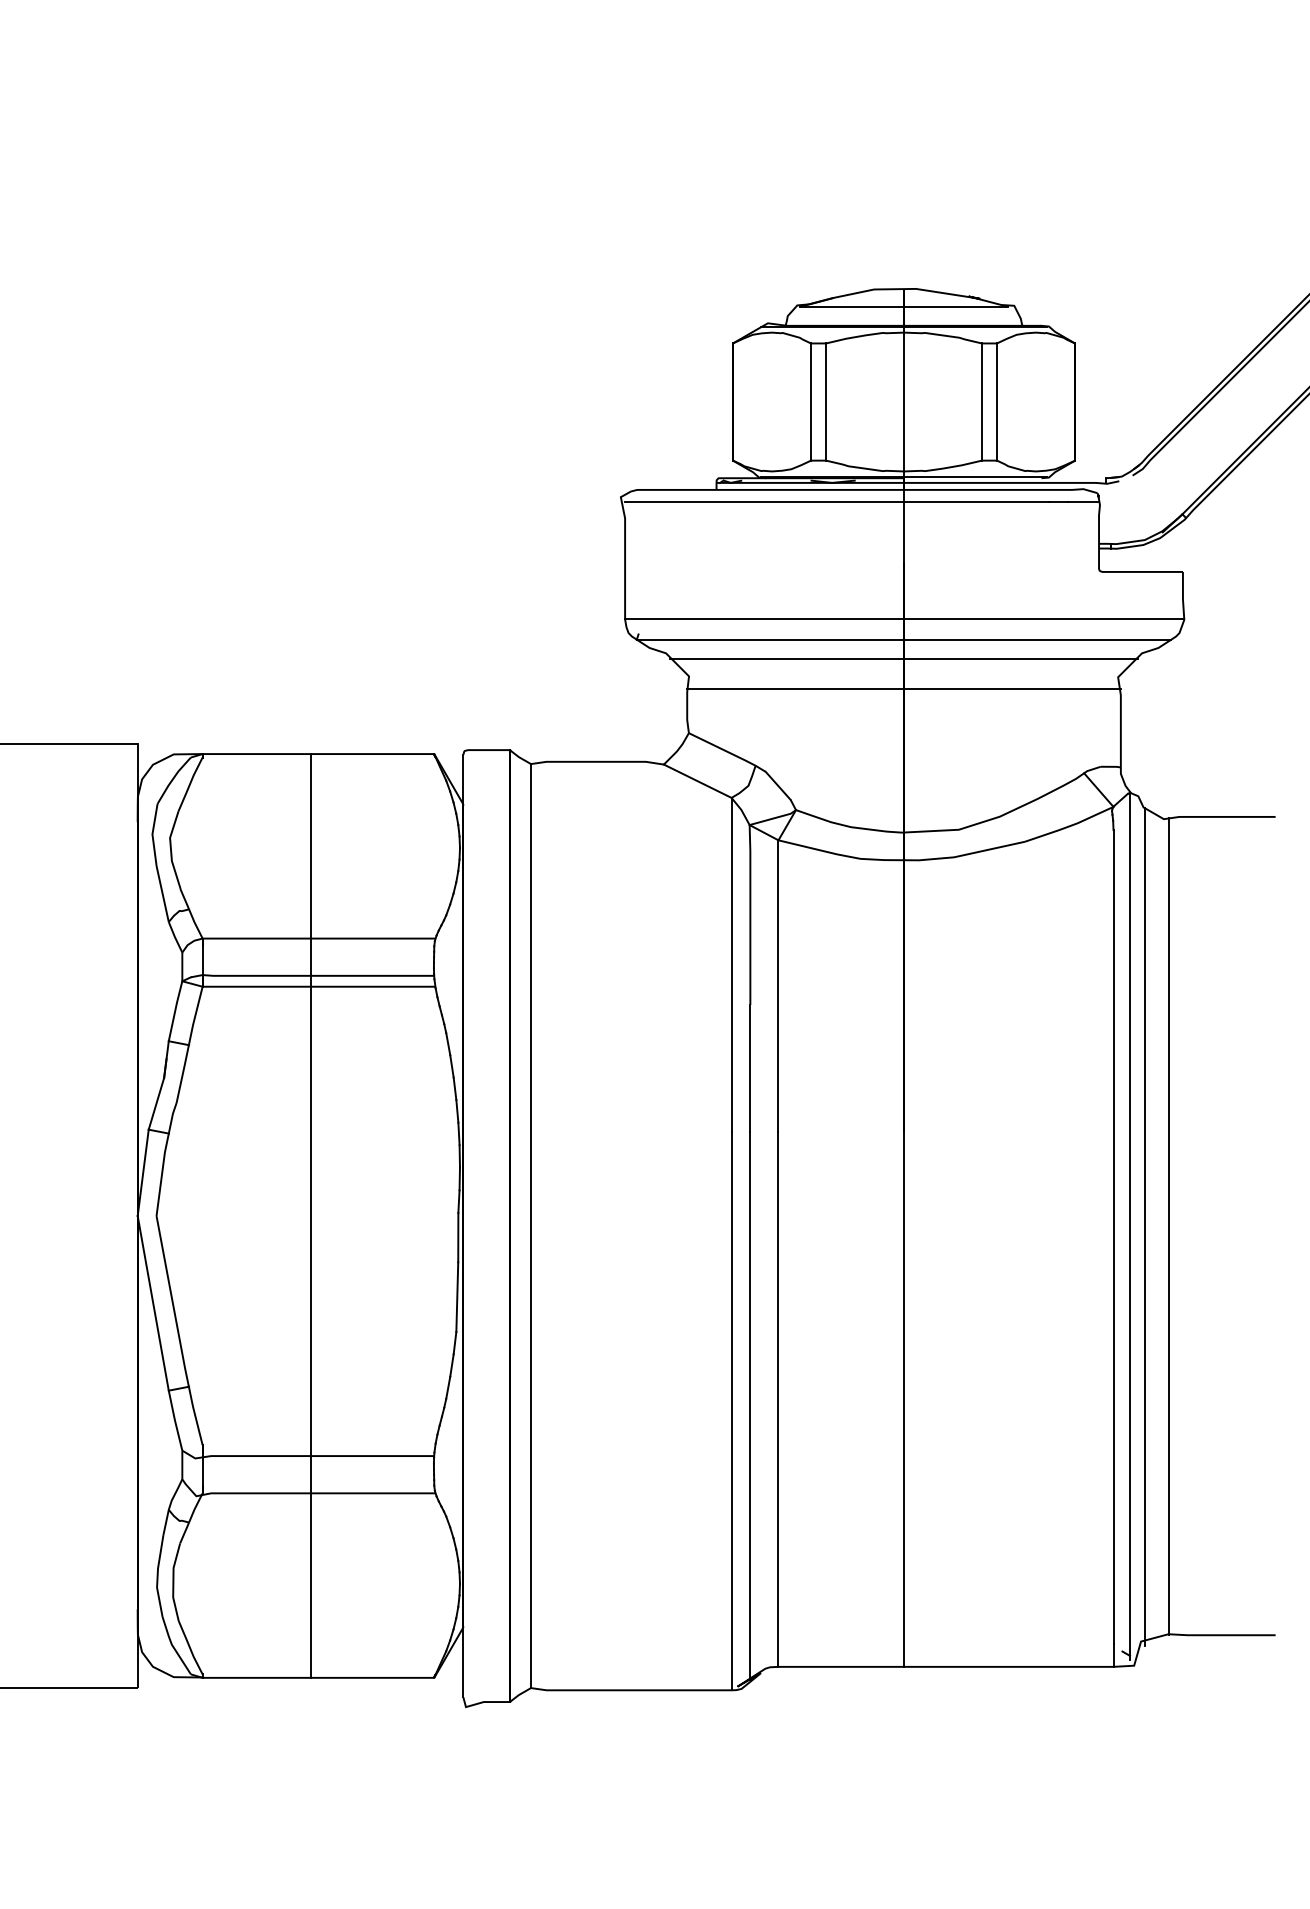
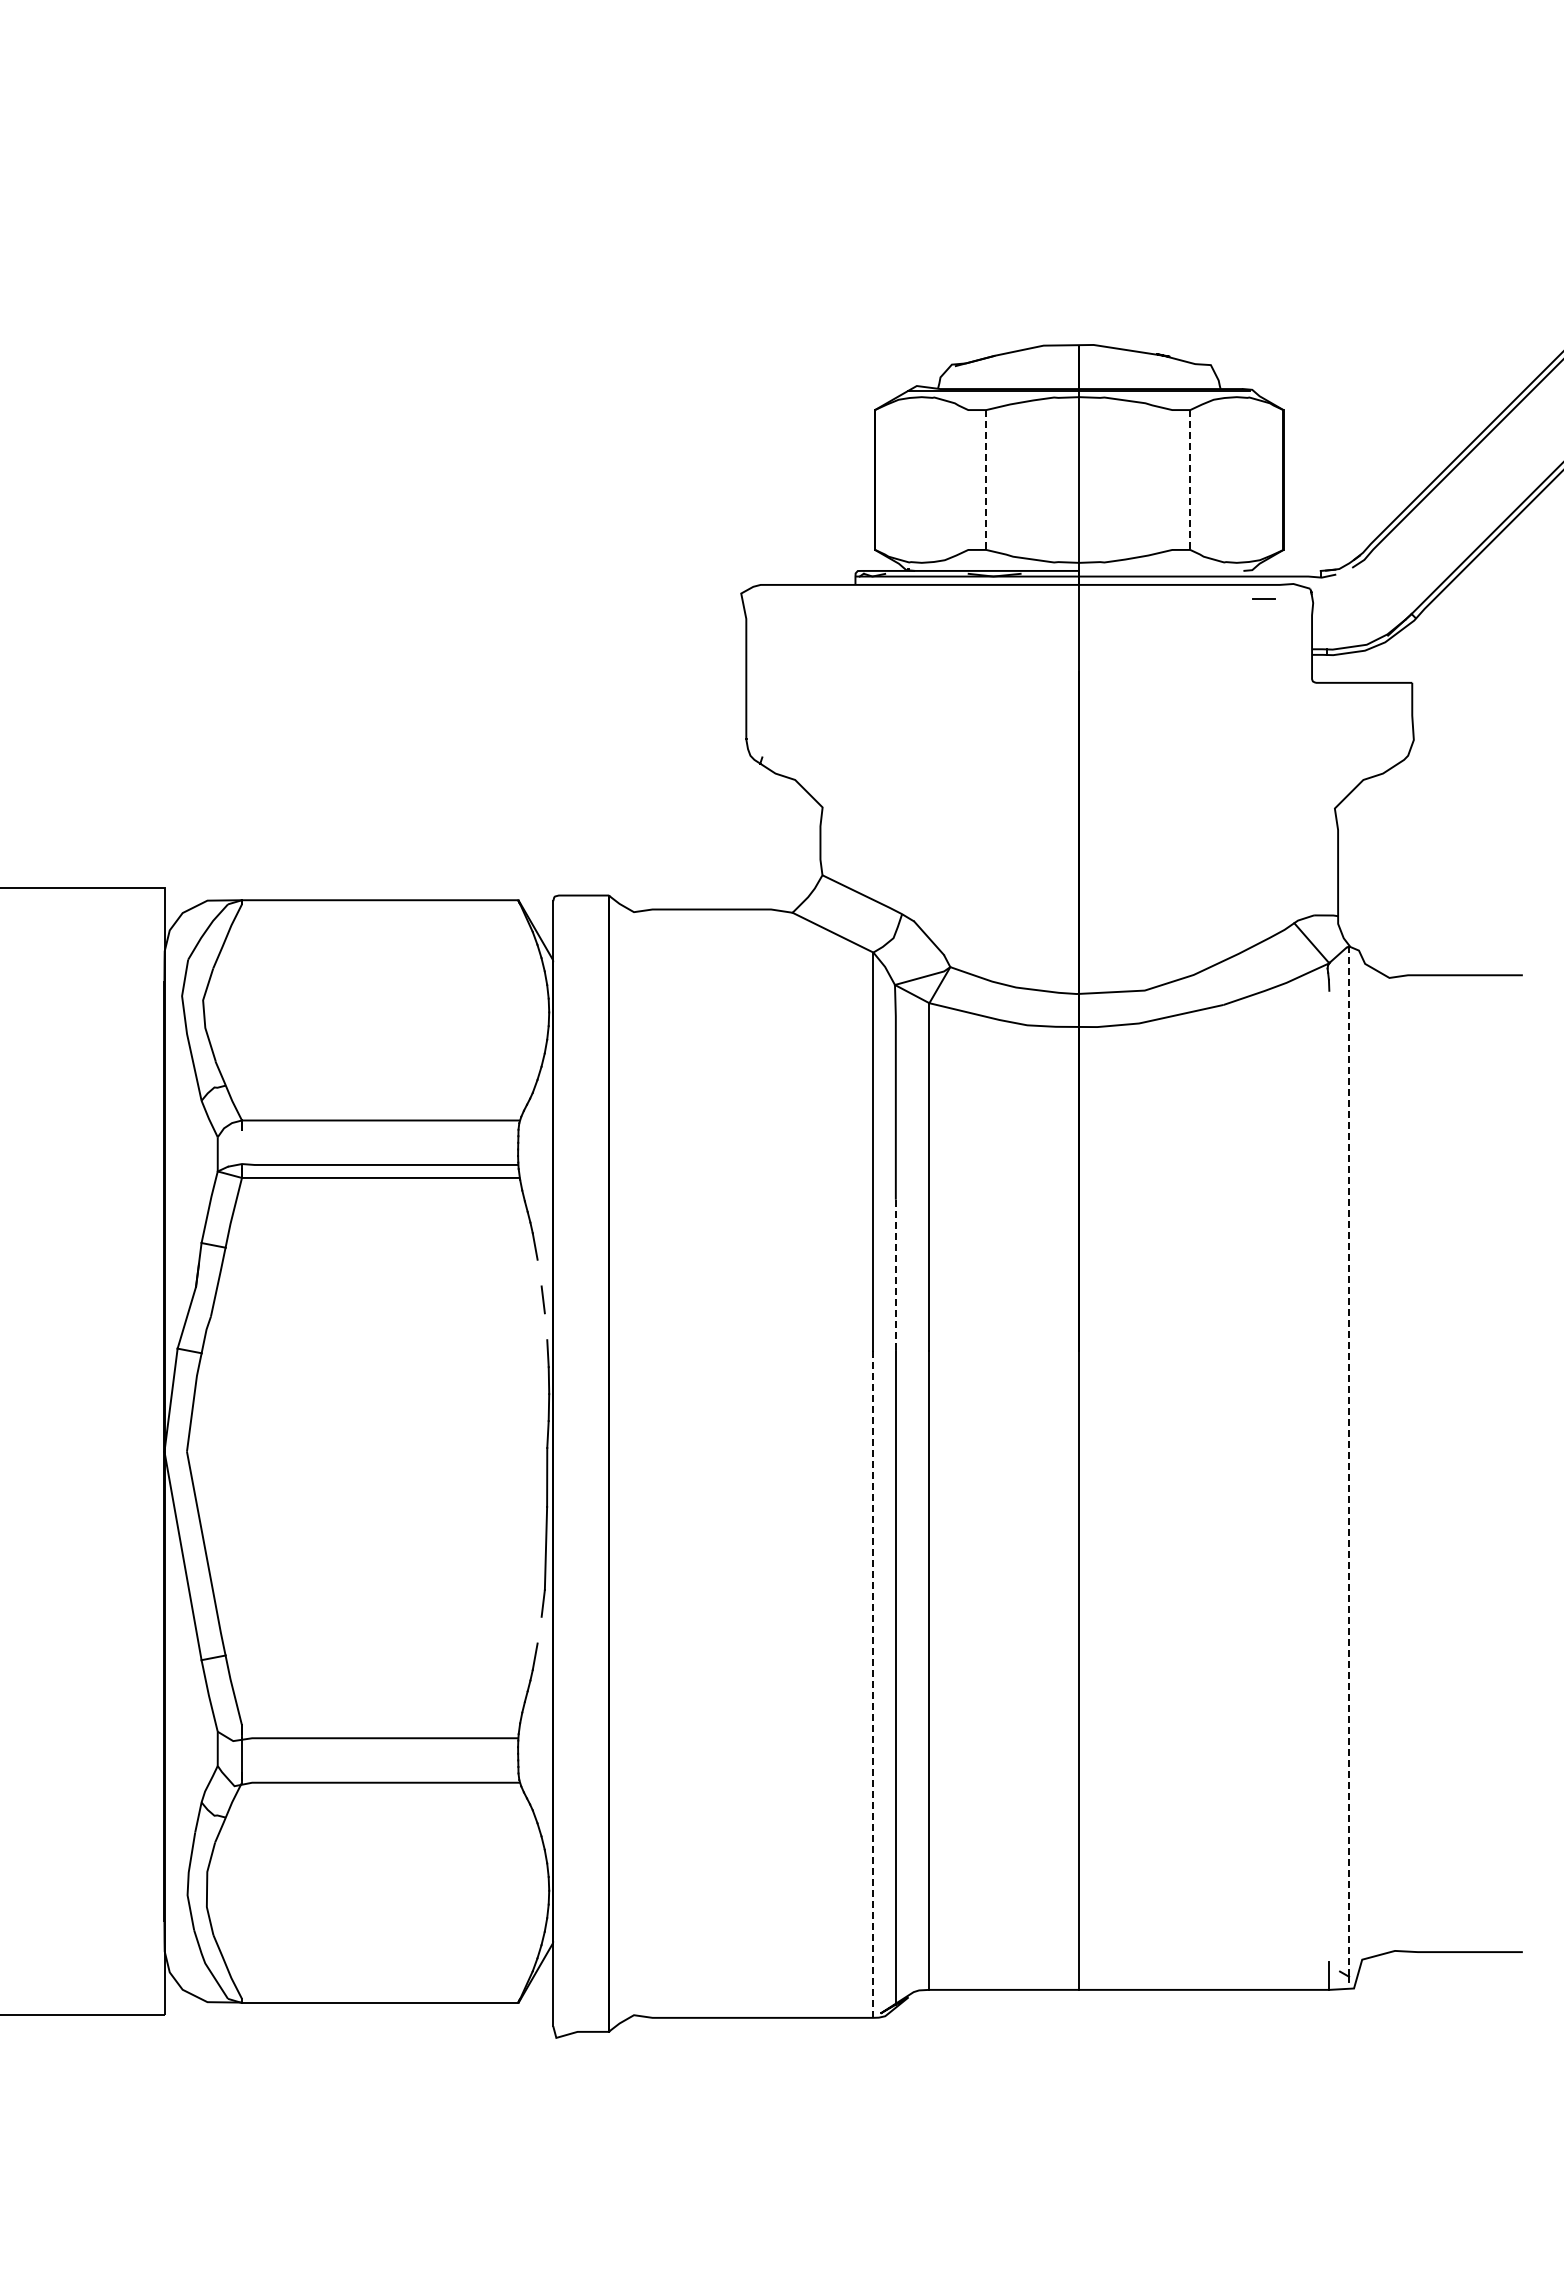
line: (903, 306) -> (1078, 366), removed
line: (811, 401) -> (968, 479), removed
line: (982, 401) -> (1172, 479), removed
line: (826, 402) -> (986, 480), solid -> dashed
line: (997, 402) -> (1190, 480), solid -> dashed
line: (904, 477) -> (1079, 569), removed
line: (837, 501) -> (999, 598), removed
line: (1083, 501) -> (1293, 598), removed
line: (904, 619) -> (1079, 739), removed
line: (904, 639) -> (1079, 763), removed
line: (904, 658) -> (1079, 786), removed
line: (904, 688) -> (1079, 822), removed
line: (203, 960) -> (242, 1146), removed
line: (451, 1065) -> (539, 1272), removed
line: (750, 1068) -> (895, 1275), solid -> dashed
line: (456, 1111) -> (545, 1326), removed
line: (311, 1215) -> (371, 1451), removed
line: (531, 1225) -> (634, 1463), removed
line: (1130, 1225) -> (1349, 1462), solid -> dashed
line: (1144, 1226) -> (1366, 1464), removed
line: (1169, 1226) -> (1396, 1464), removed
line: (1113, 1236) -> (1329, 1476), removed
line: (451, 1364) -> (539, 1629), removed
line: (731, 1411) -> (873, 1684), solid -> dashed

